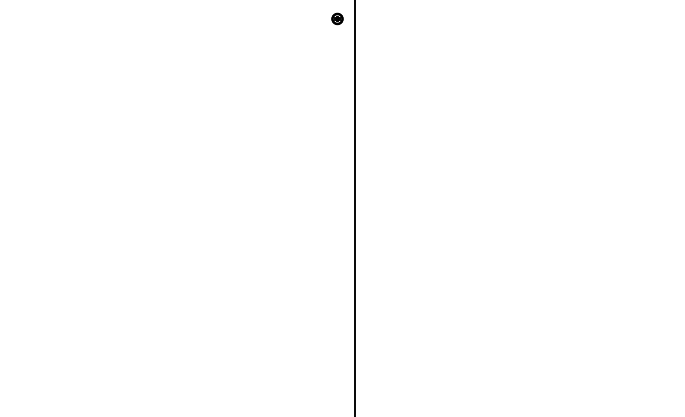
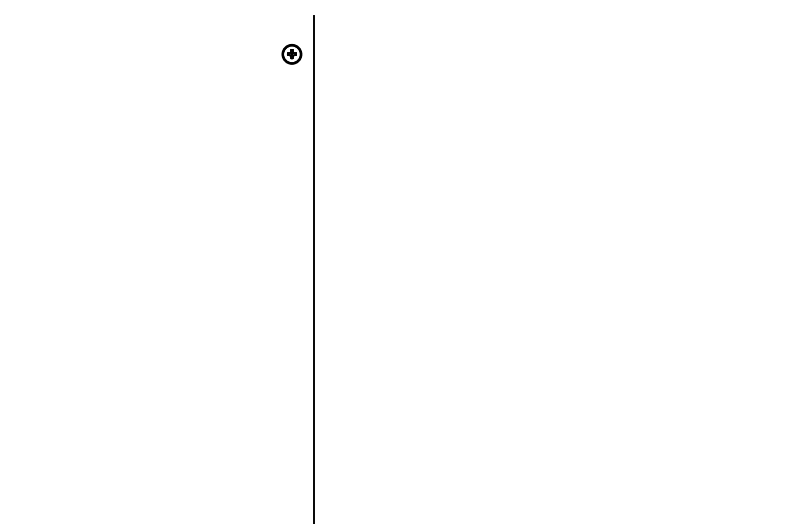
part: (337, 18) -> (291, 53), size x1.43

